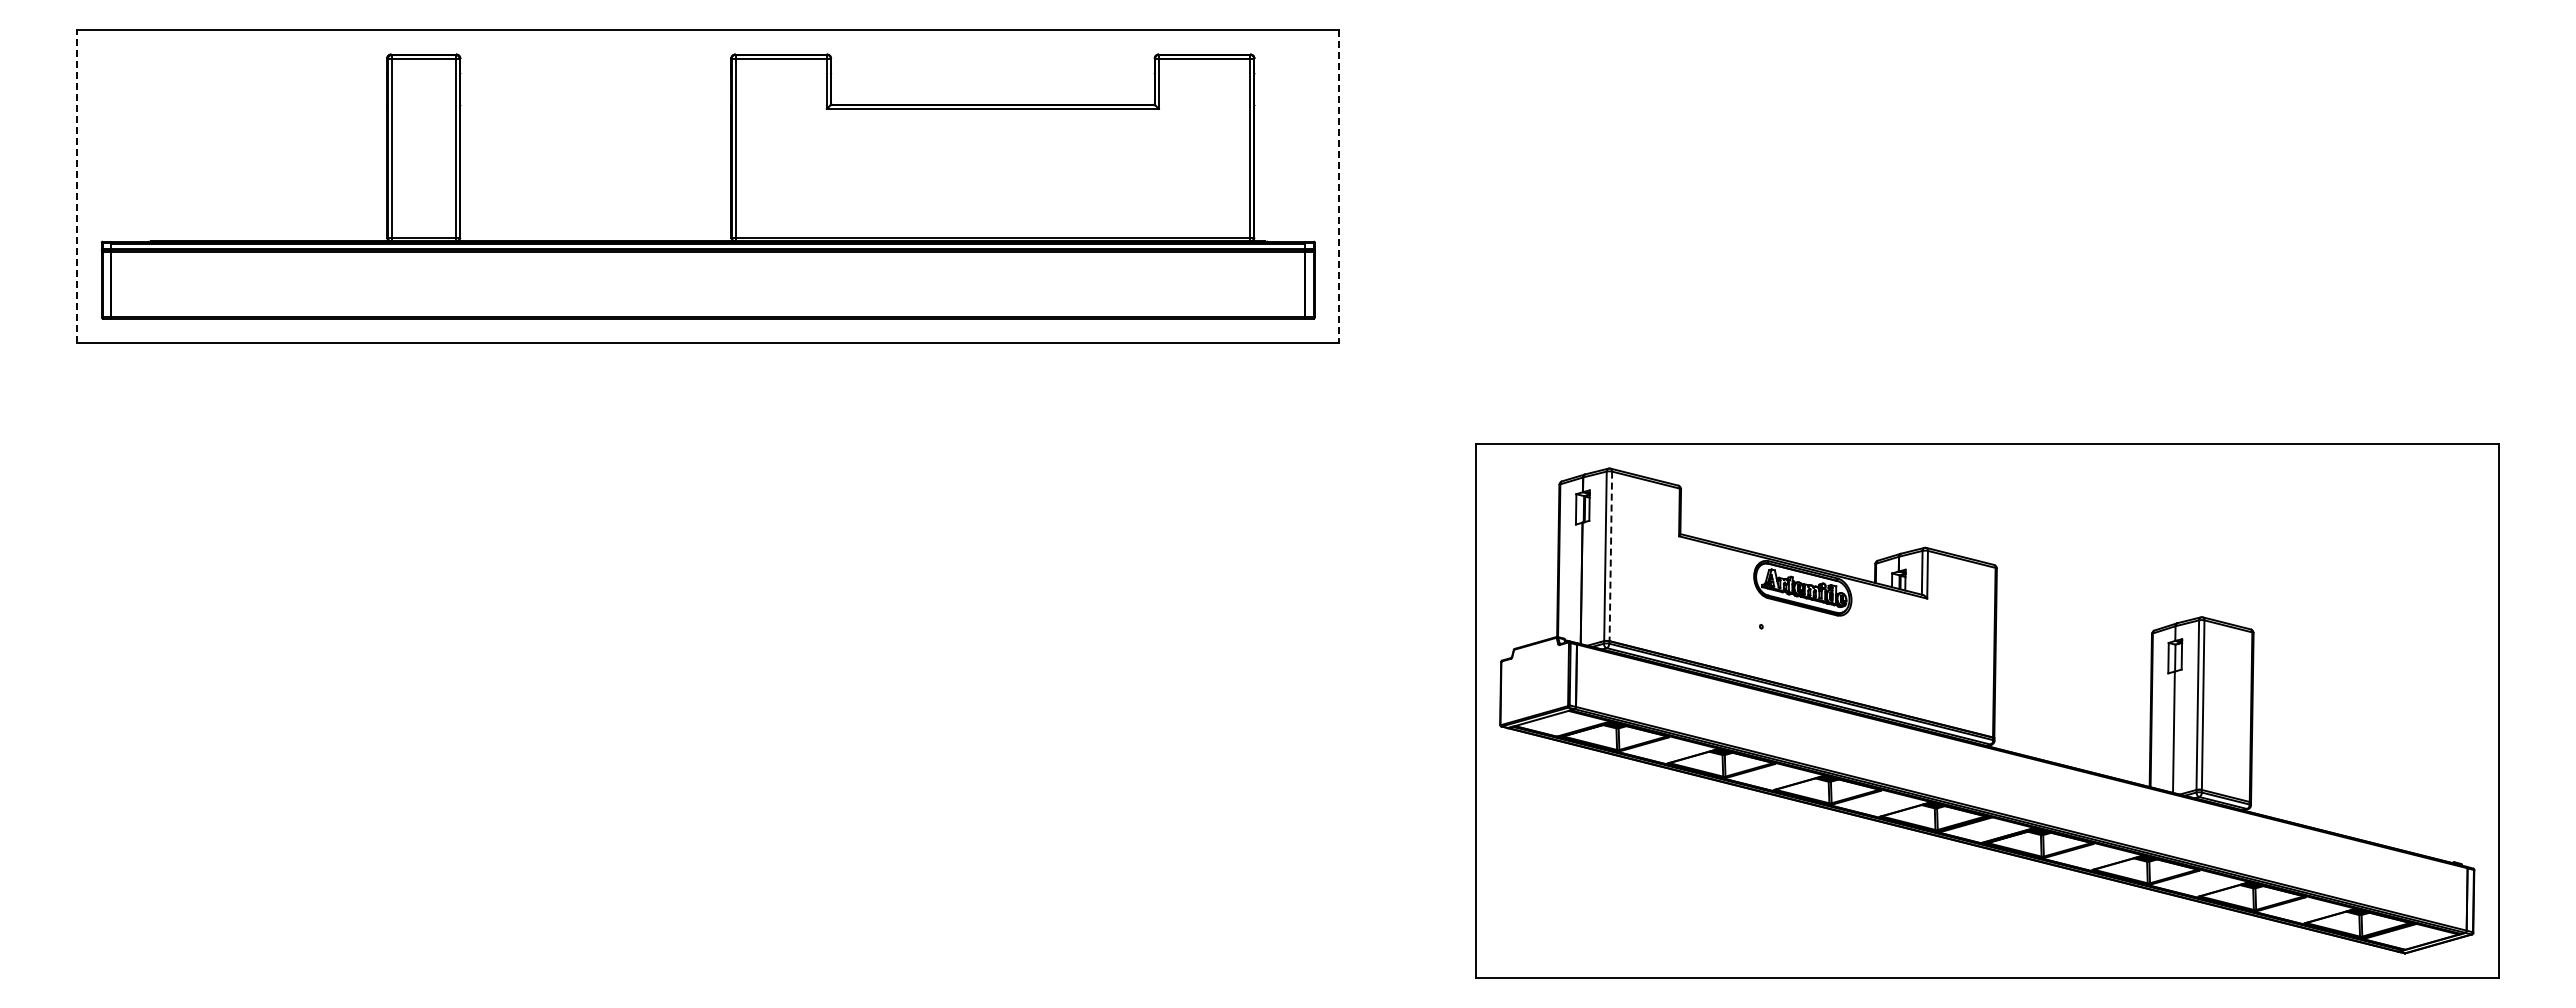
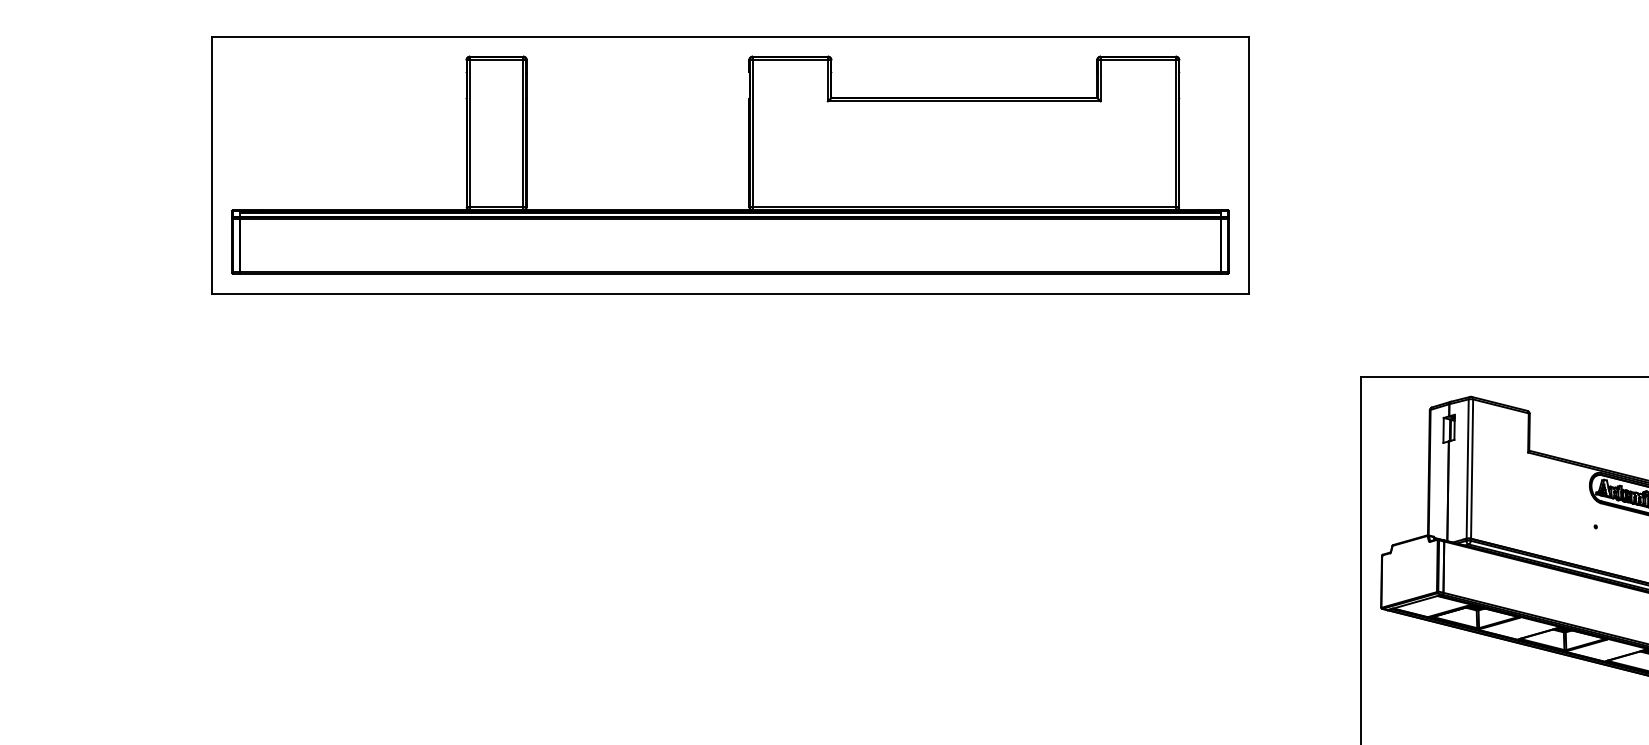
line: (77, 186) -> (212, 165), dashed -> solid
line: (1339, 187) -> (1249, 165), dashed -> solid
line: (1610, 556) -> (1471, 469), dashed -> solid

